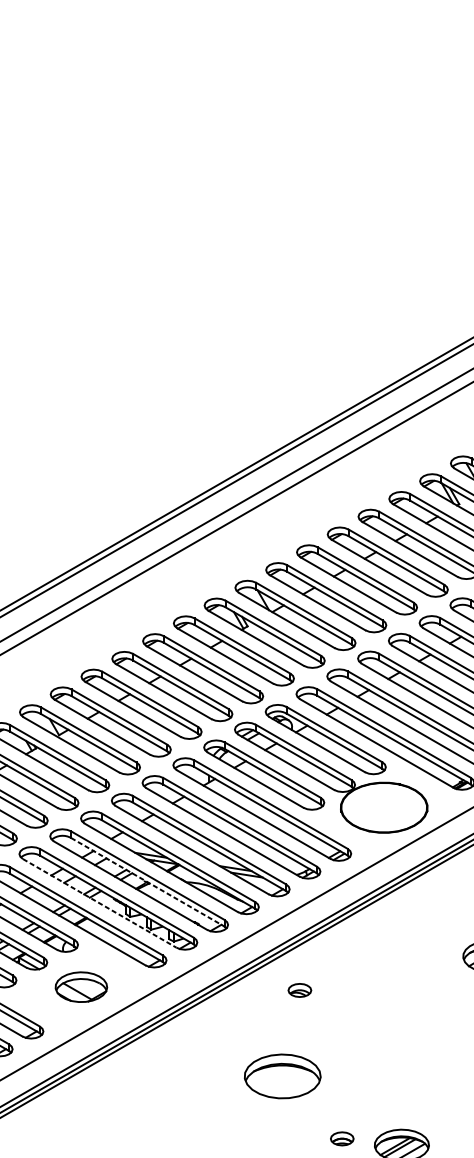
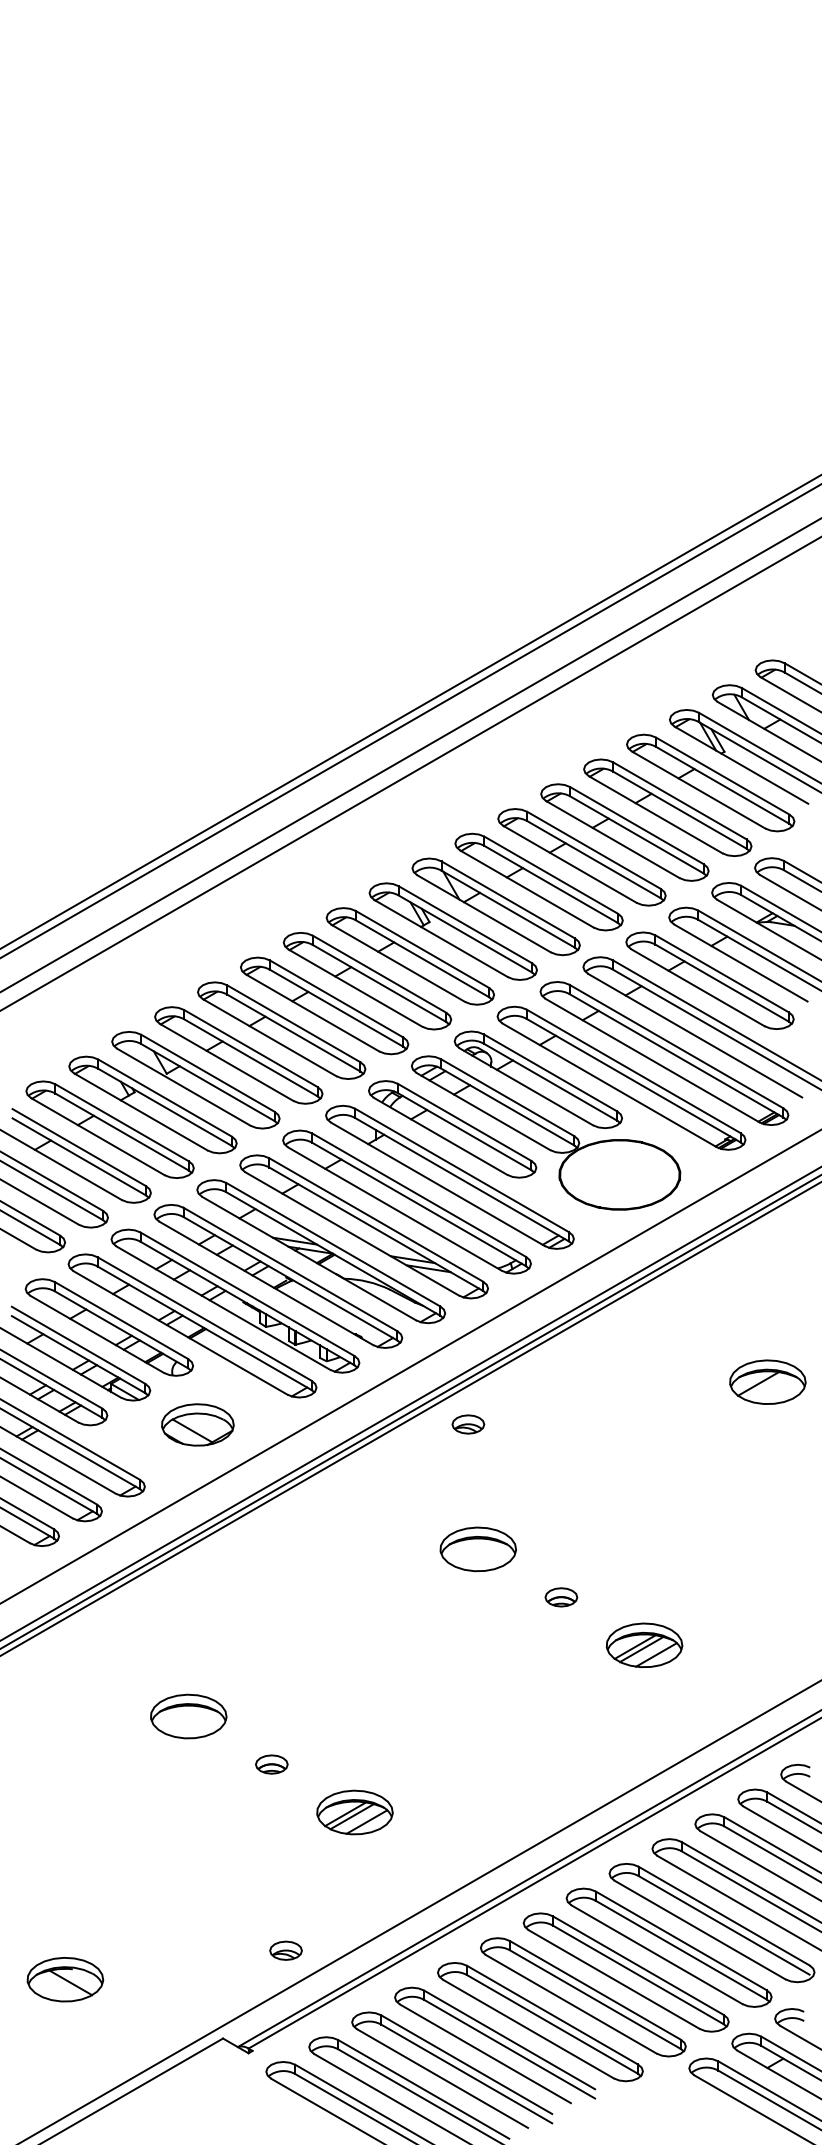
line: (147, 882) -> (290, 1279), dashed -> solid
line: (99, 903) -> (223, 1308), dashed -> solid
part: (299, 990) -> (468, 1424), moved
part: (282, 1076) -> (477, 1549), size x0.71
part: (342, 1138) -> (561, 1597), moved

